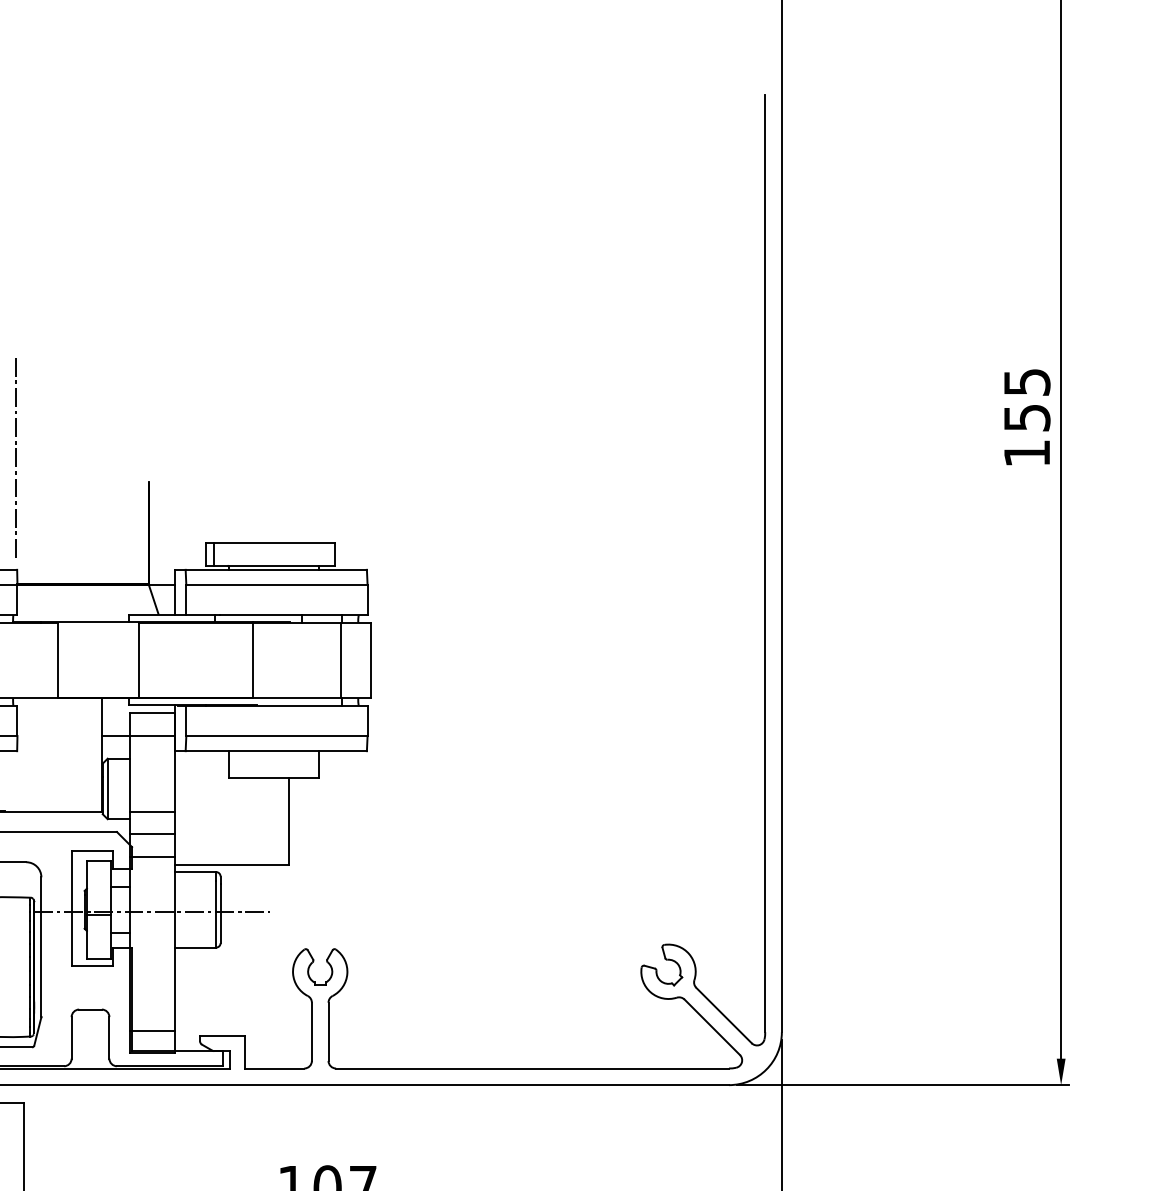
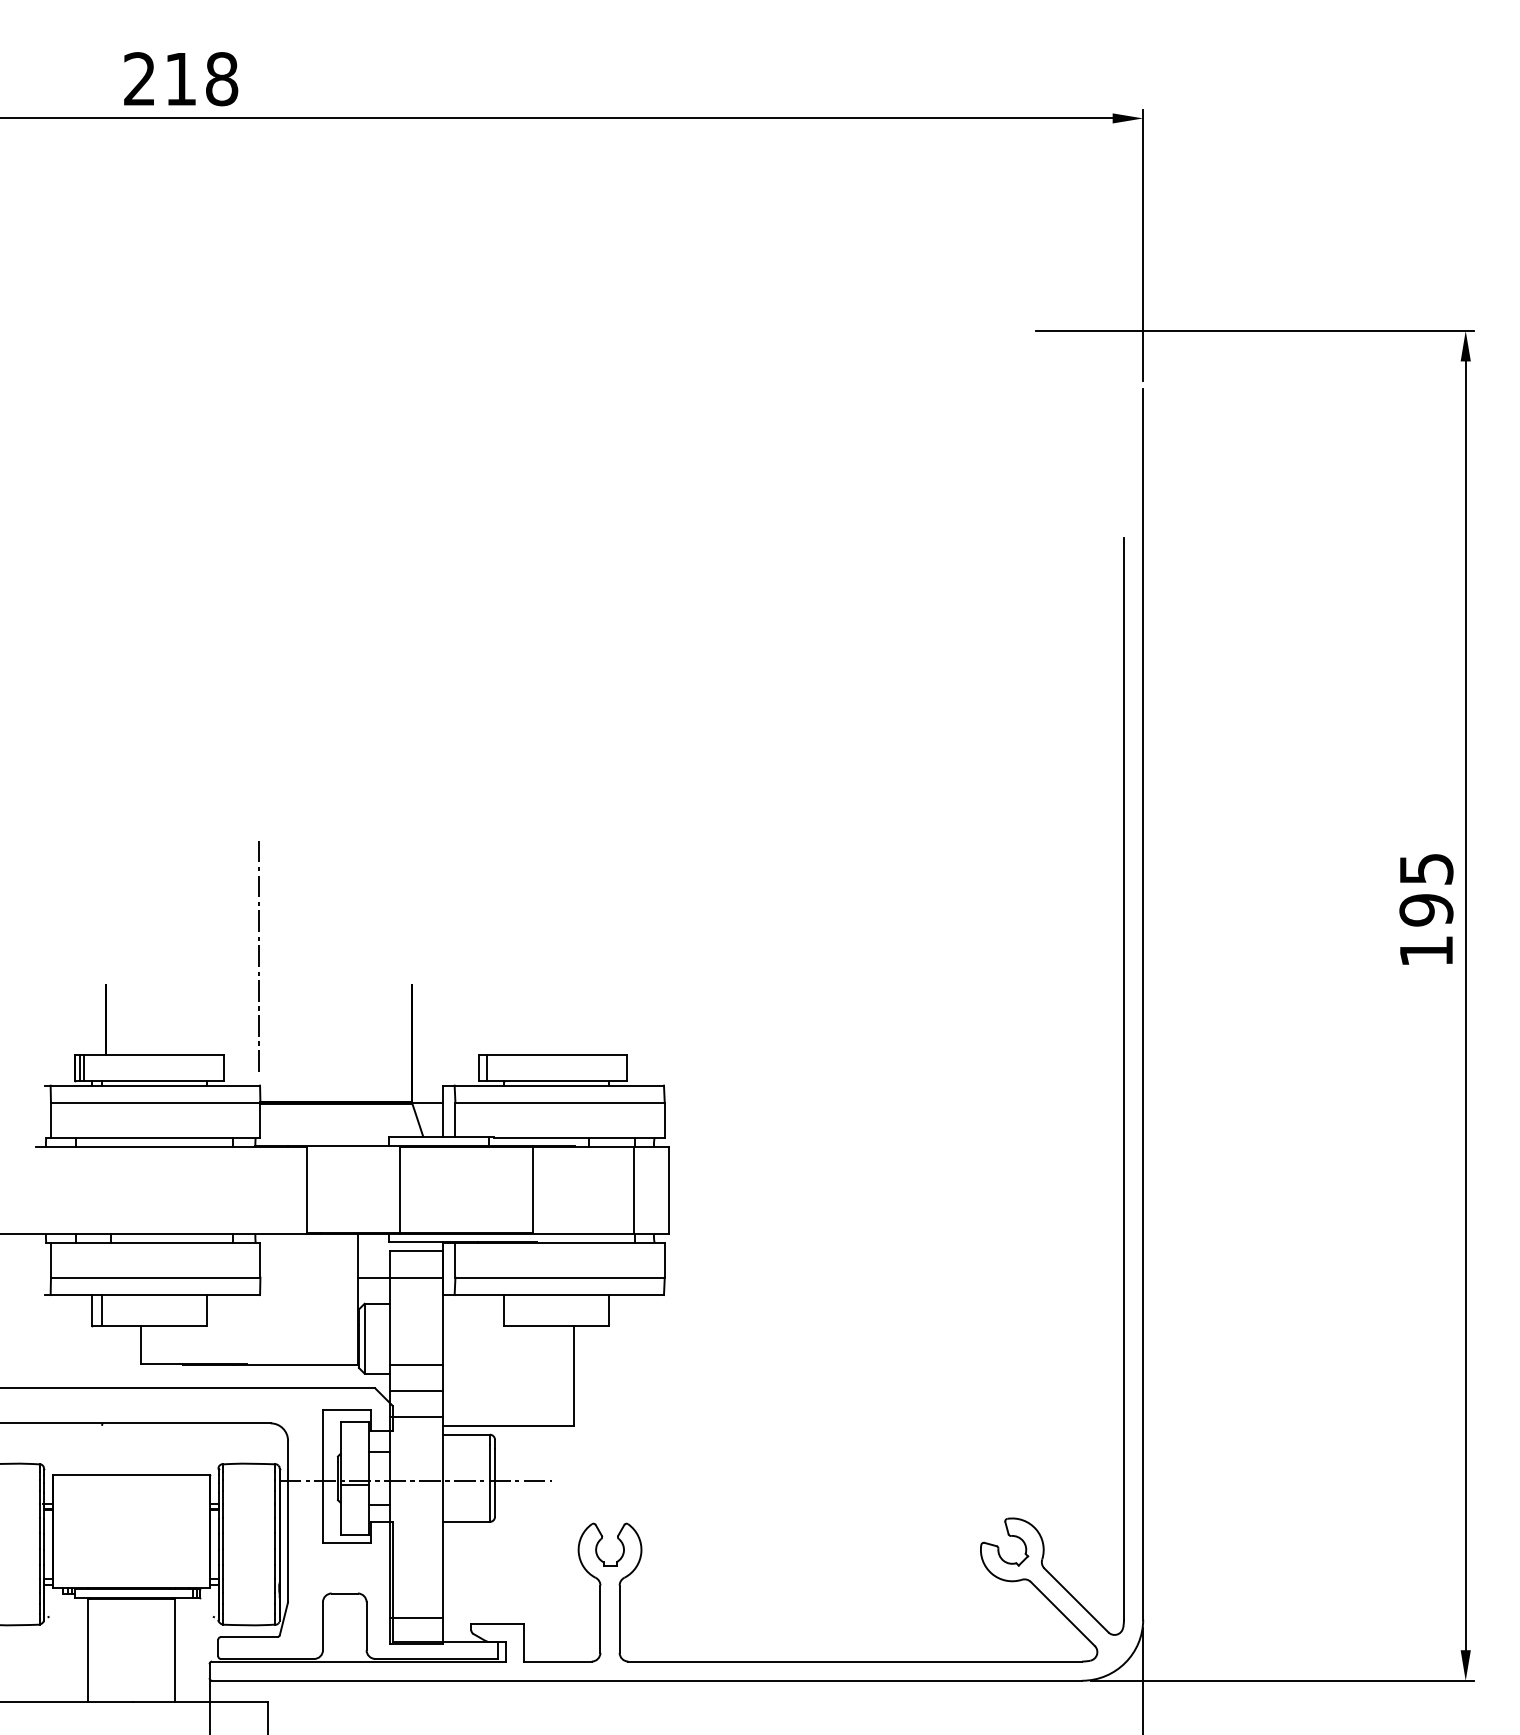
text: (1027, 418) -> (1426, 910), 155 -> 195

